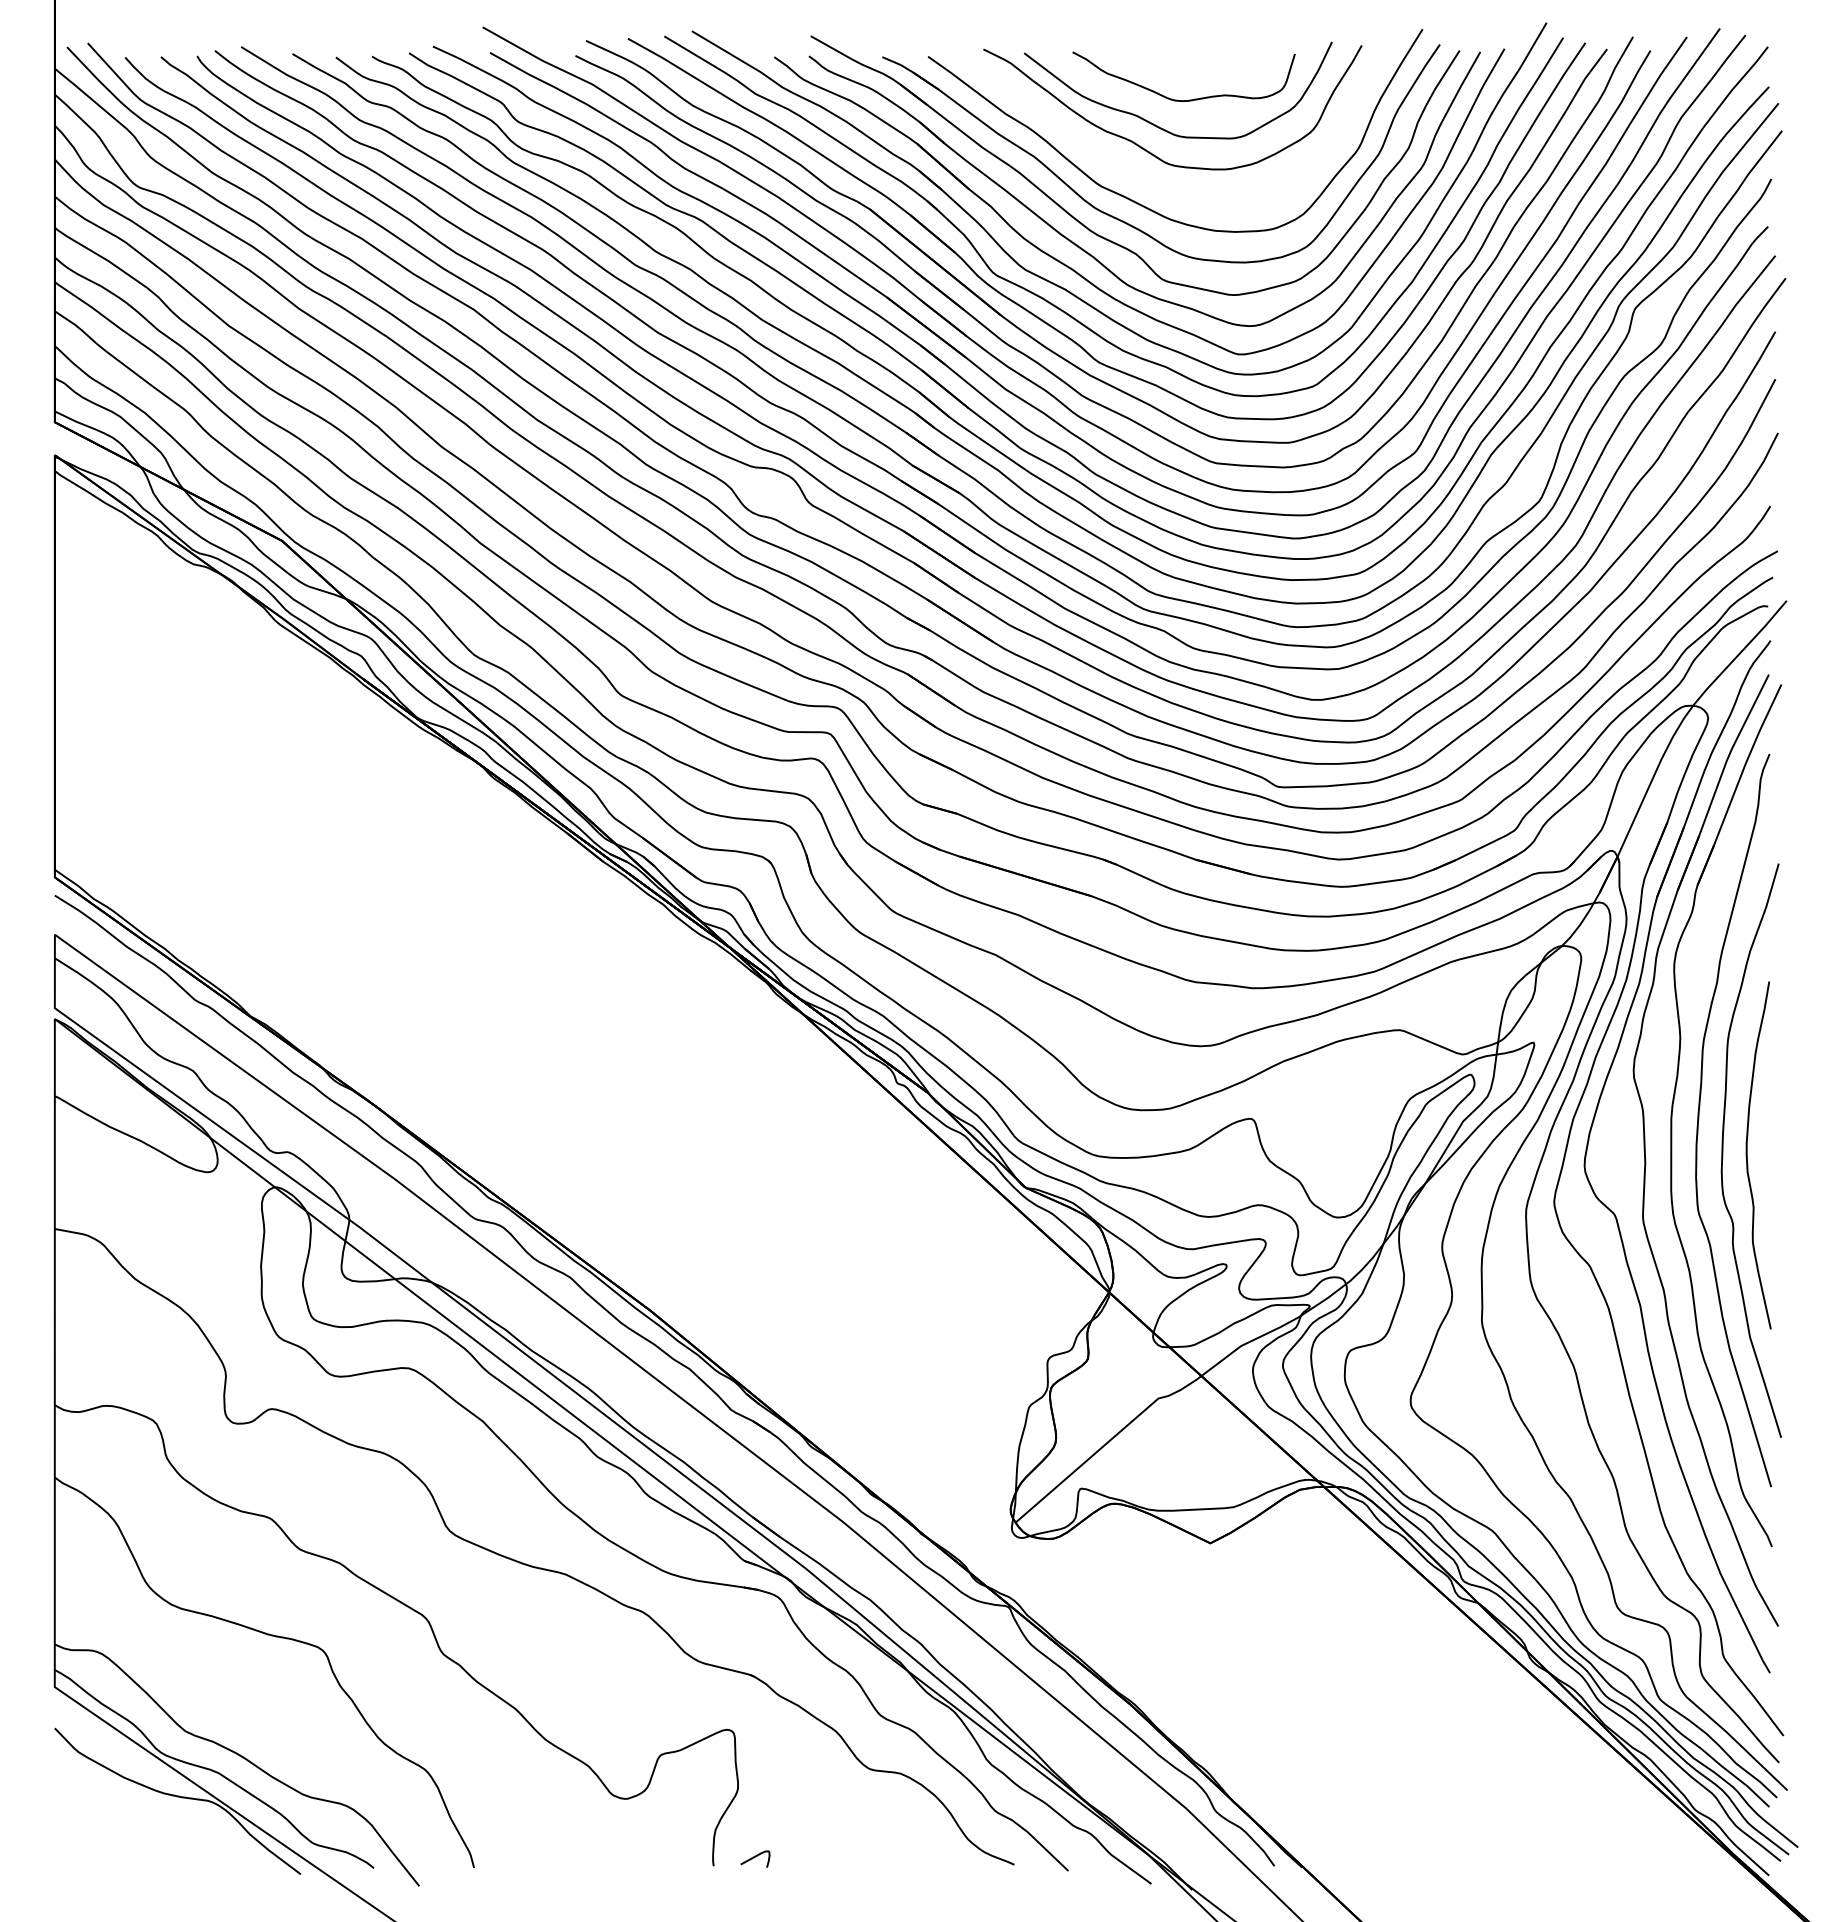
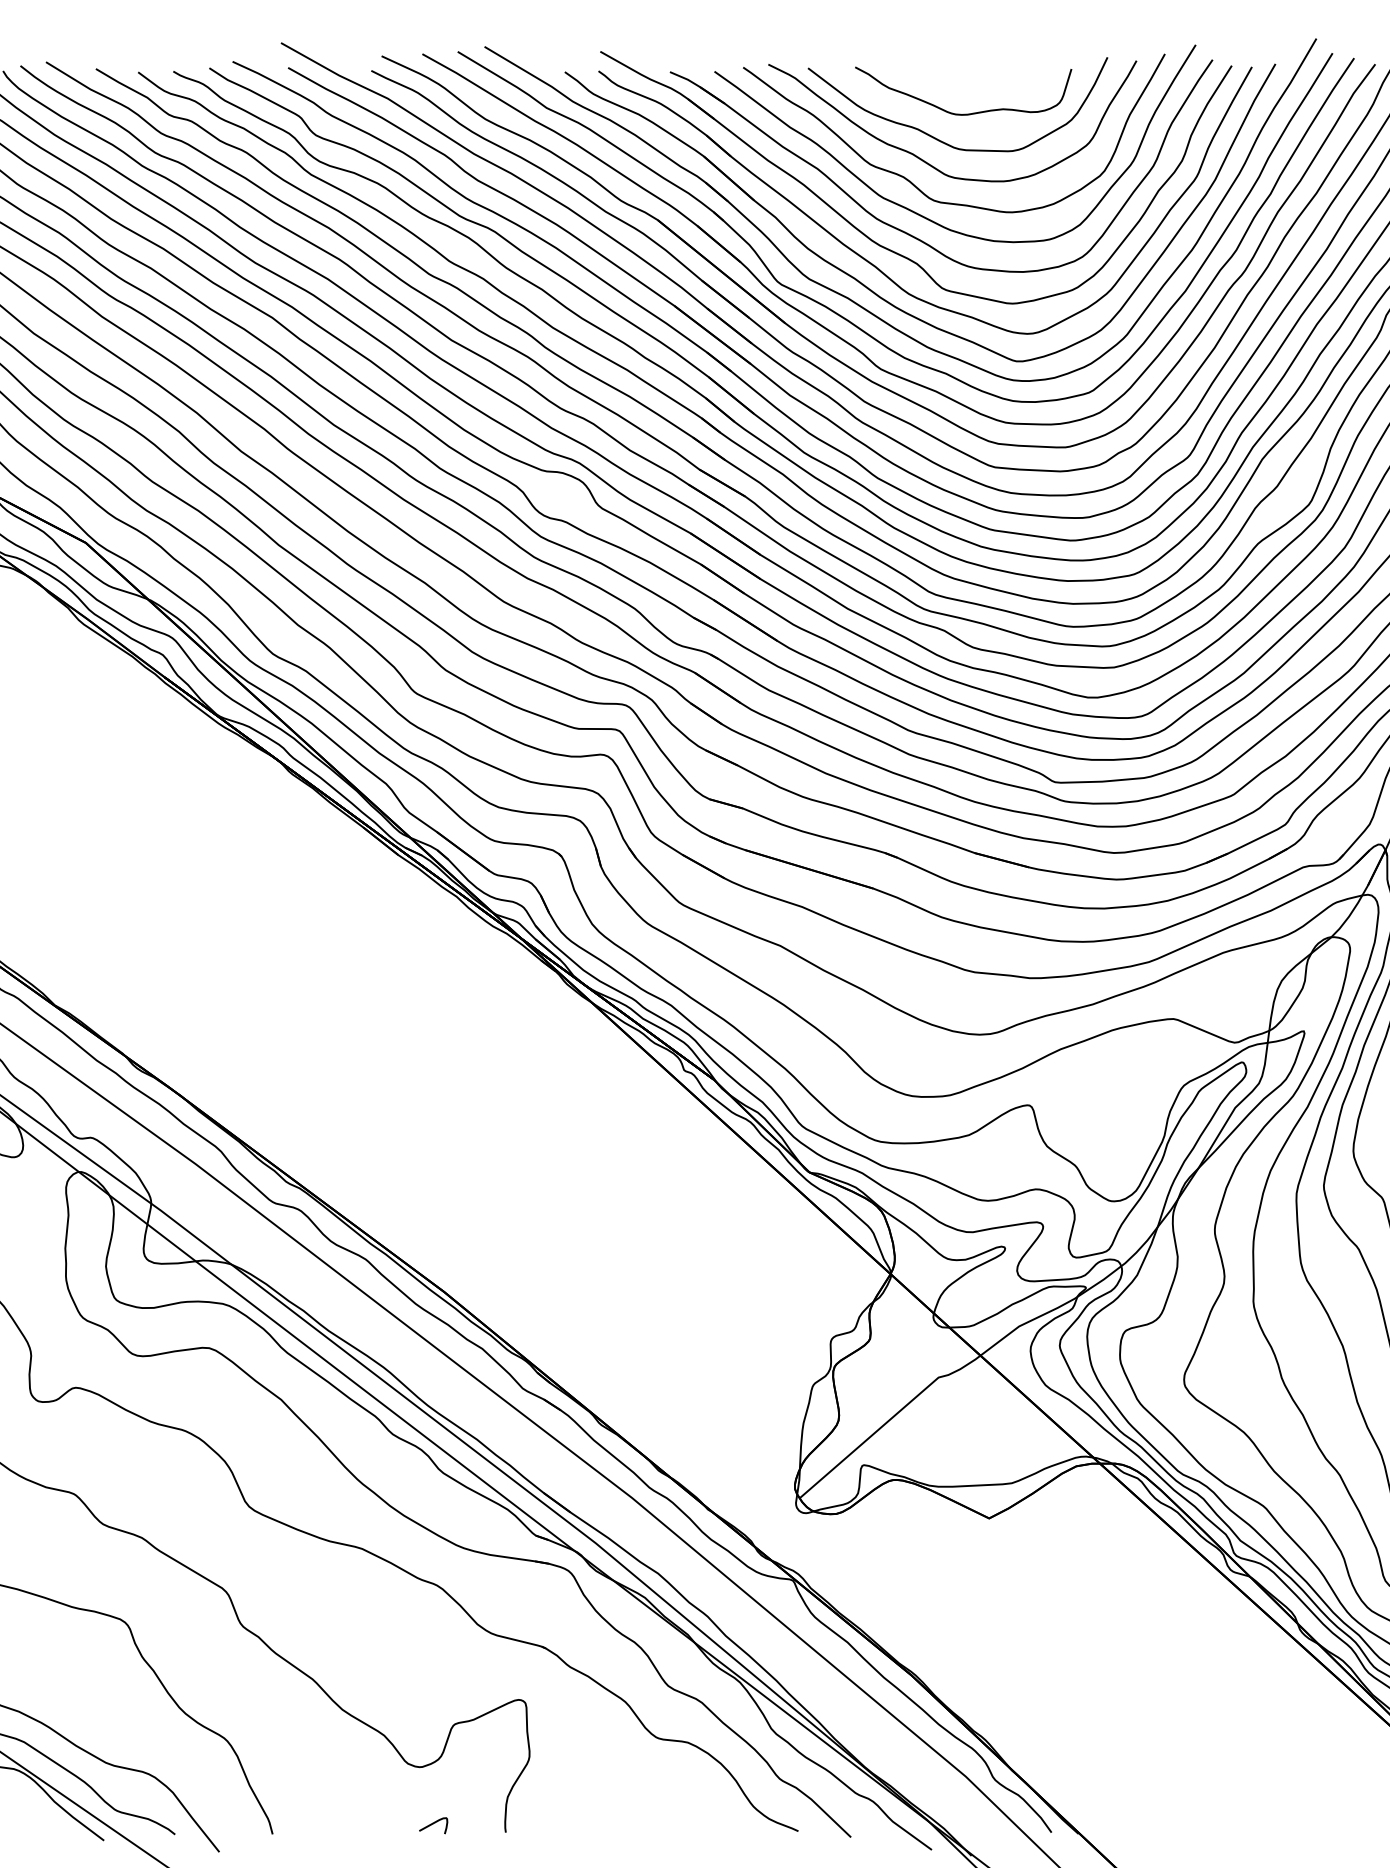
curve: (1130, 169) -> (911, 181), added
curve: (755, 1857) -> (433, 1824), moved

